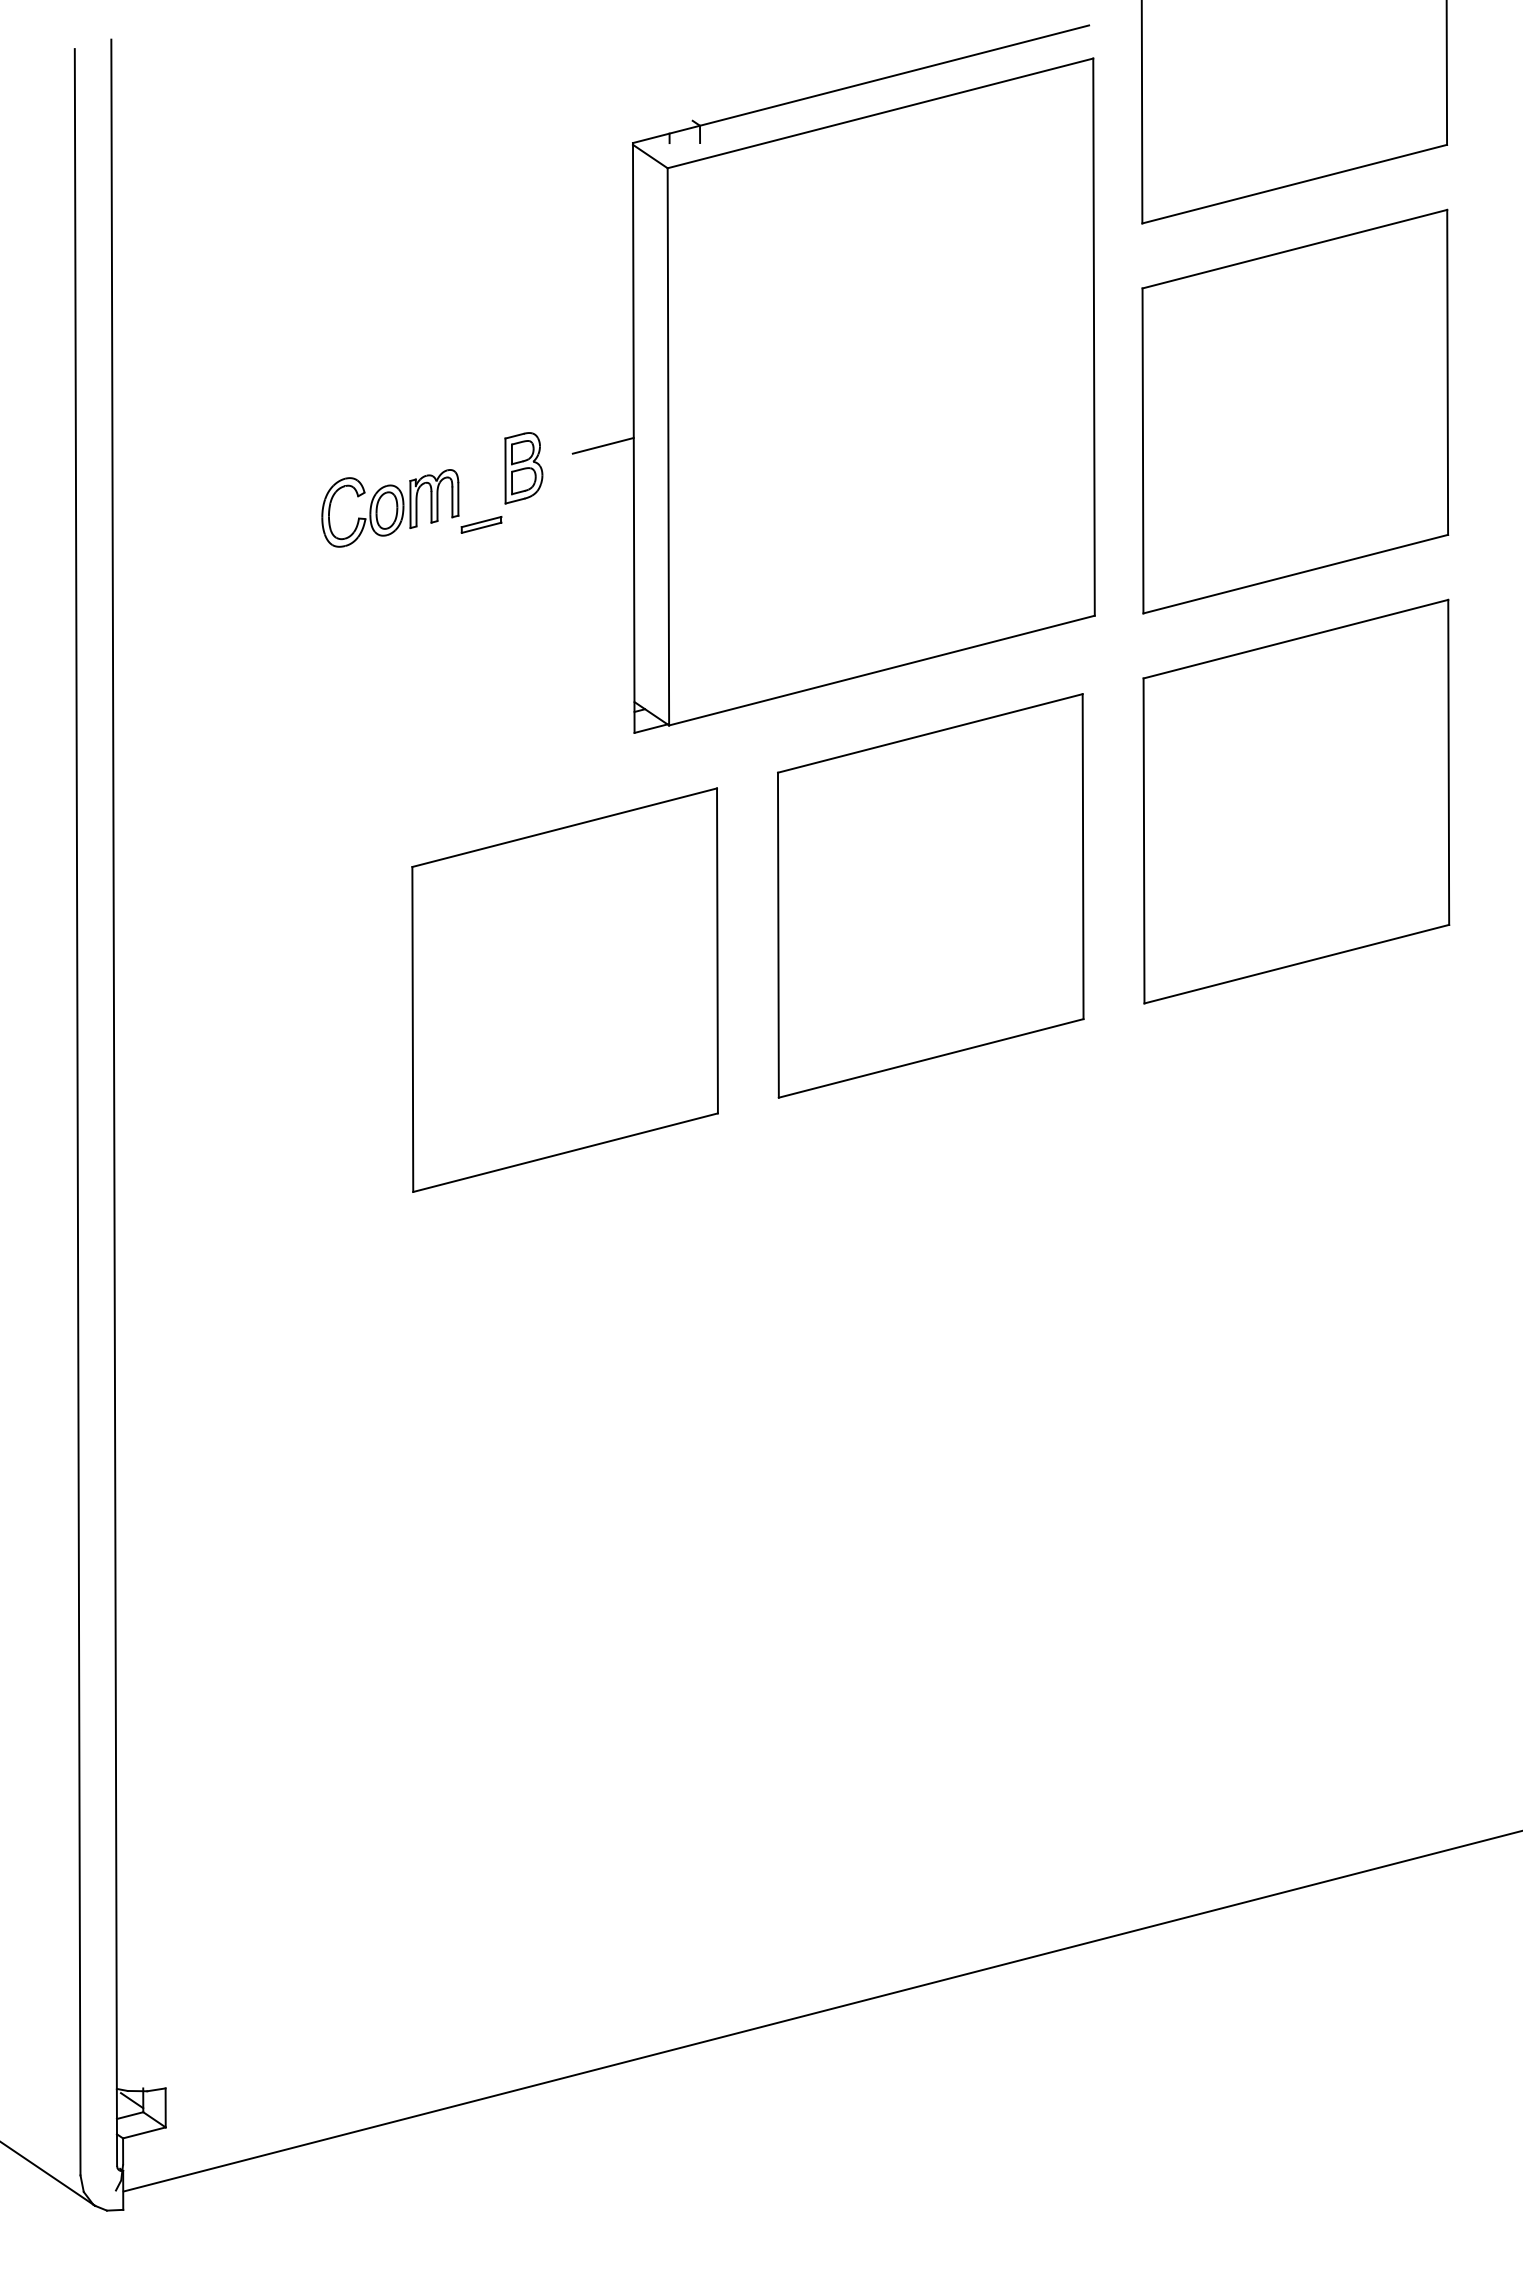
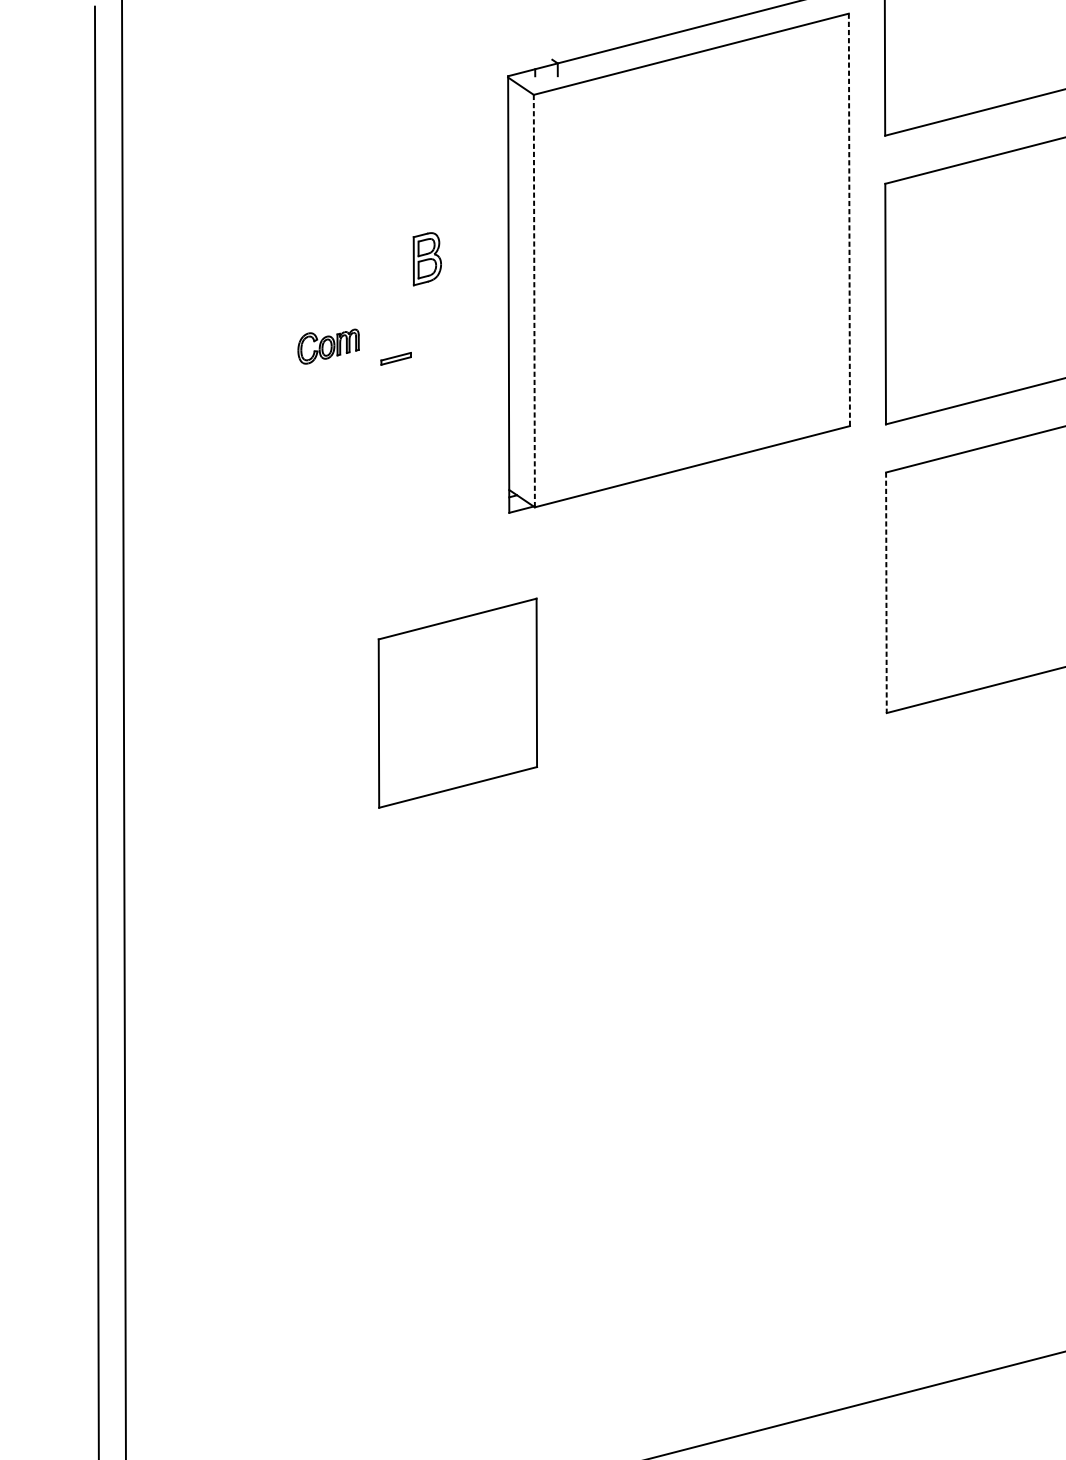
line: (1094, 337) -> (849, 220), solid -> dashed
line: (602, 445) -> (485, 300), removed
line: (668, 446) -> (534, 300), solid -> dashed
part: (523, 468) -> (427, 259), moved
part: (390, 508) -> (328, 346), size x0.6
line: (1144, 841) -> (886, 593), solid -> dashed
part: (930, 895) -> (728, 633), removed
part: (564, 989) -> (457, 702), size x0.7

